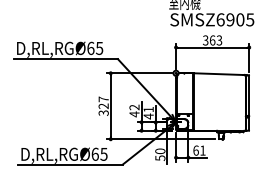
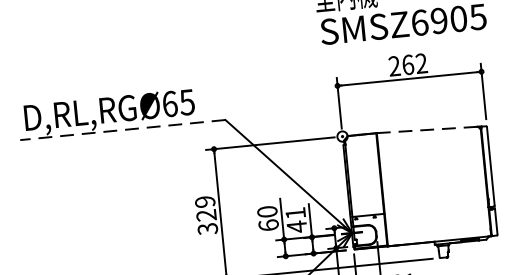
text: (212, 40) -> (407, 64), 363 -> 262
line: (65, 59) -> (122, 130), solid -> dashed
line: (218, 74) -> (426, 130), solid -> dashed
text: (103, 99) -> (204, 202), 327 -> 329
text: (134, 110) -> (267, 217), 42 -> 60

